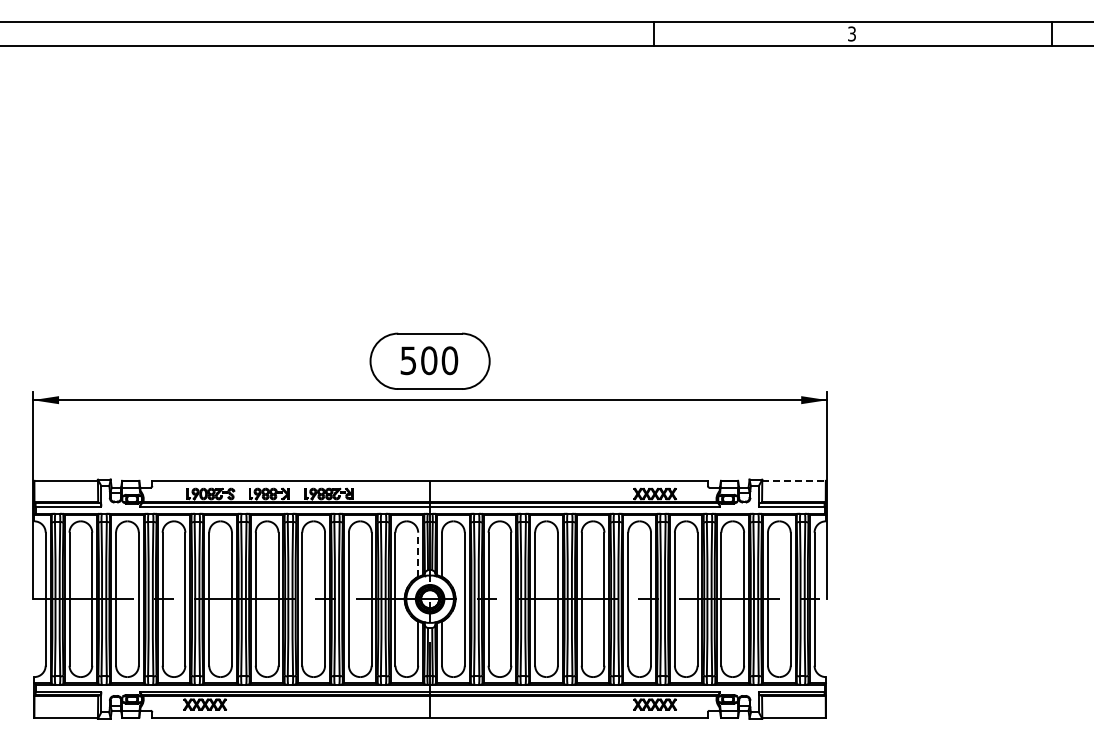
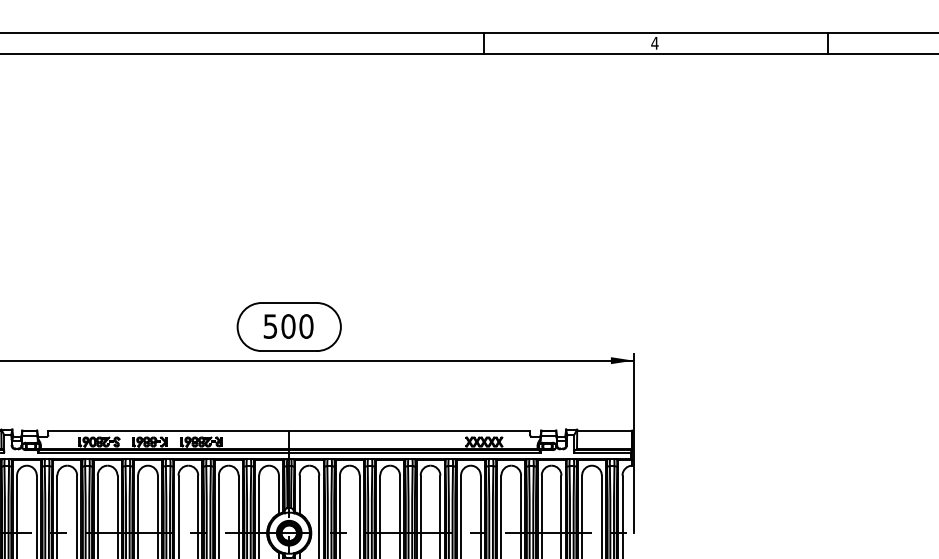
text: (851, 33) -> (654, 42), 3 -> 4
line: (794, 480) -> (605, 430), dashed -> solid
line: (418, 554) -> (279, 494), dashed -> solid

